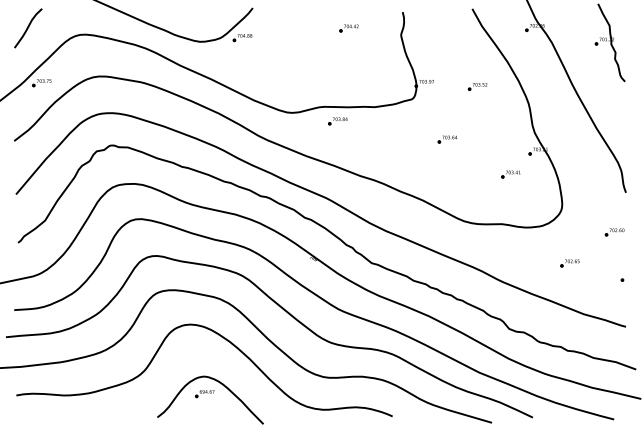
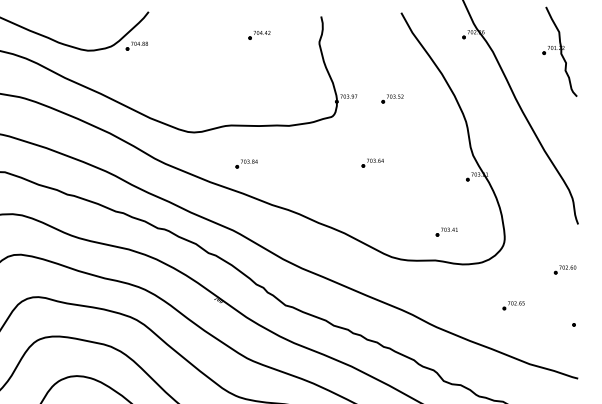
part: (477, 86) -> (392, 98), moved
part: (337, 121) -> (246, 164), moved
part: (510, 174) -> (446, 232), moved

